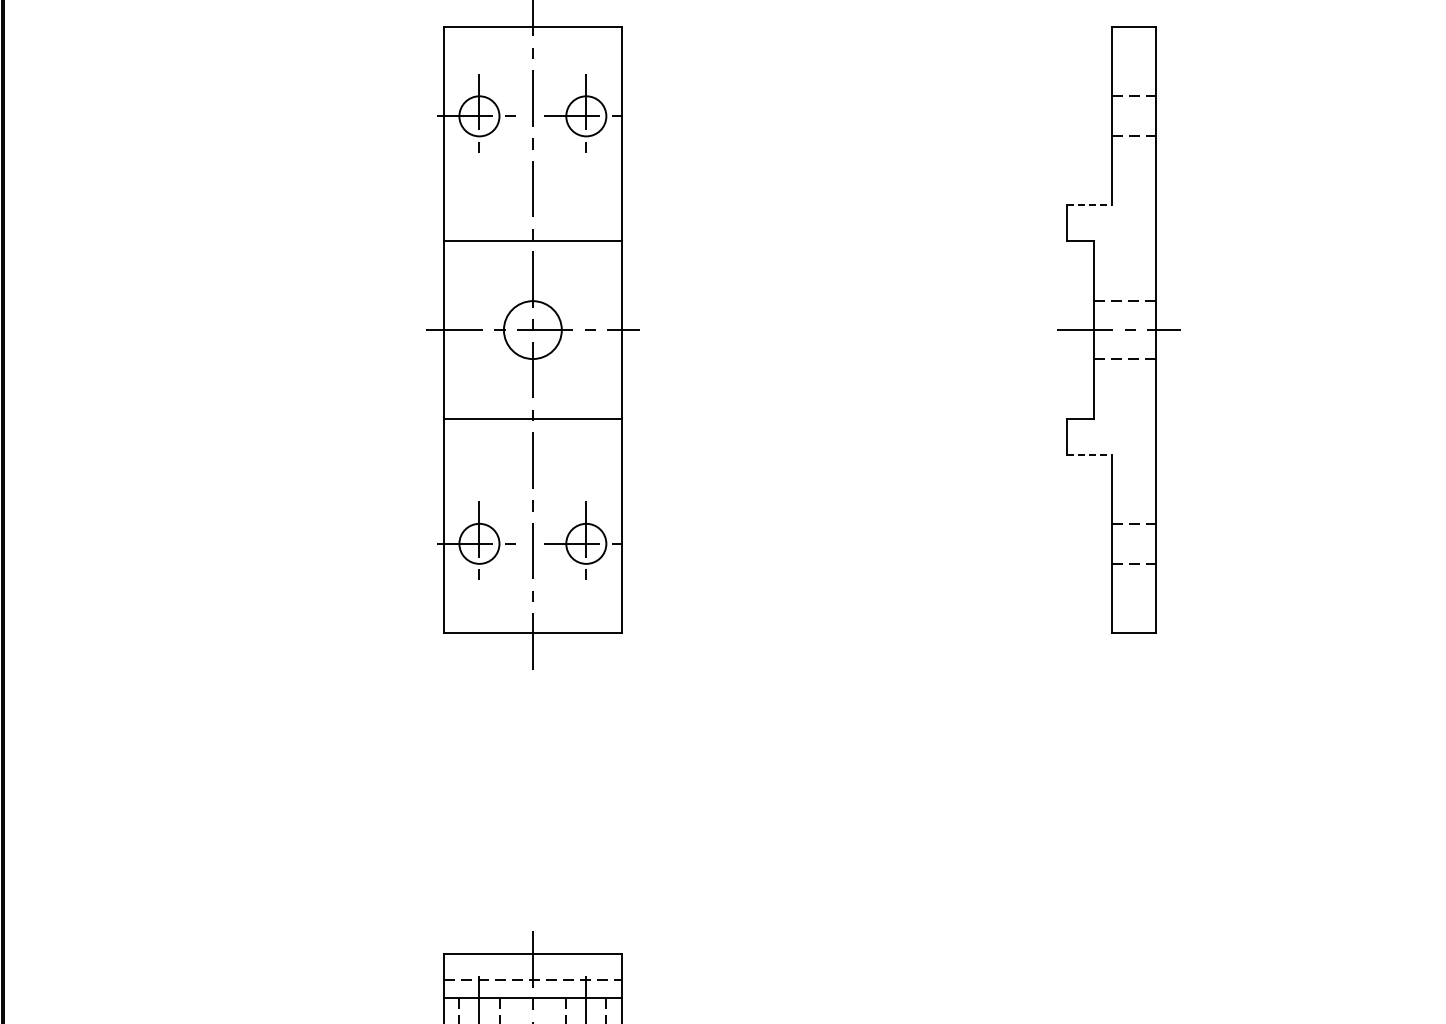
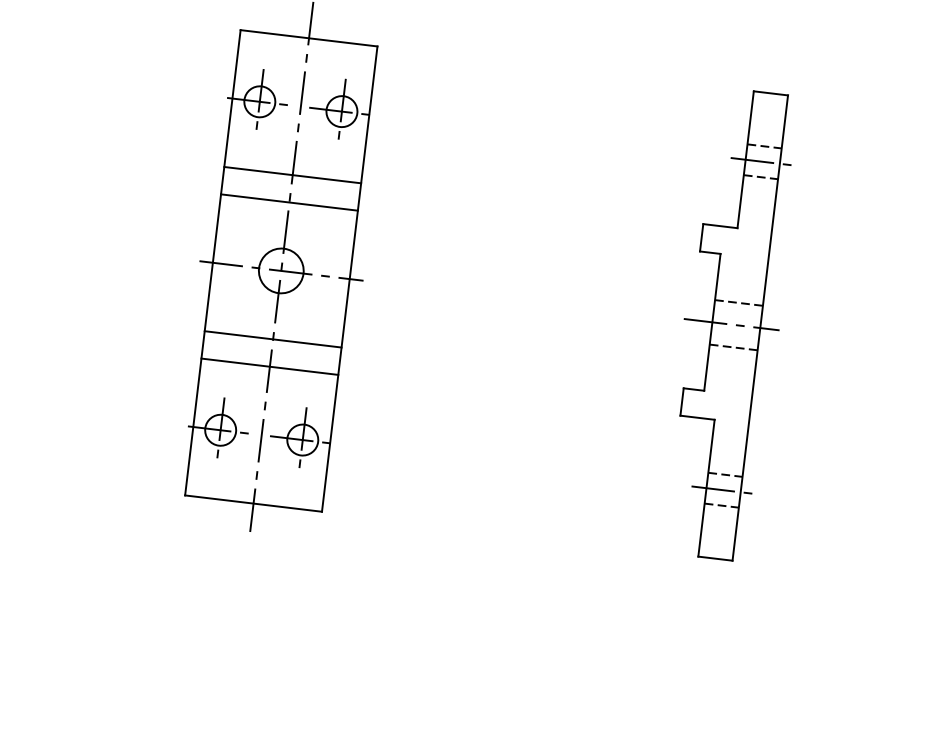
line: (1133, 116) -> (762, 161), added
line: (532, 205) -> (292, 175), added
line: (1090, 205) -> (721, 226), dashed -> solid
line: (532, 454) -> (269, 366), added
line: (1090, 454) -> (698, 417), dashed -> solid
line: (1133, 543) -> (723, 489), added

